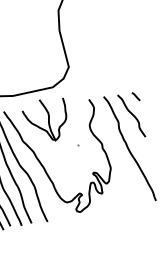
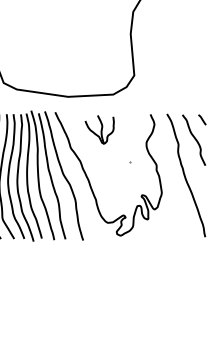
part: (45, 120) -> (99, 129), size x0.6

